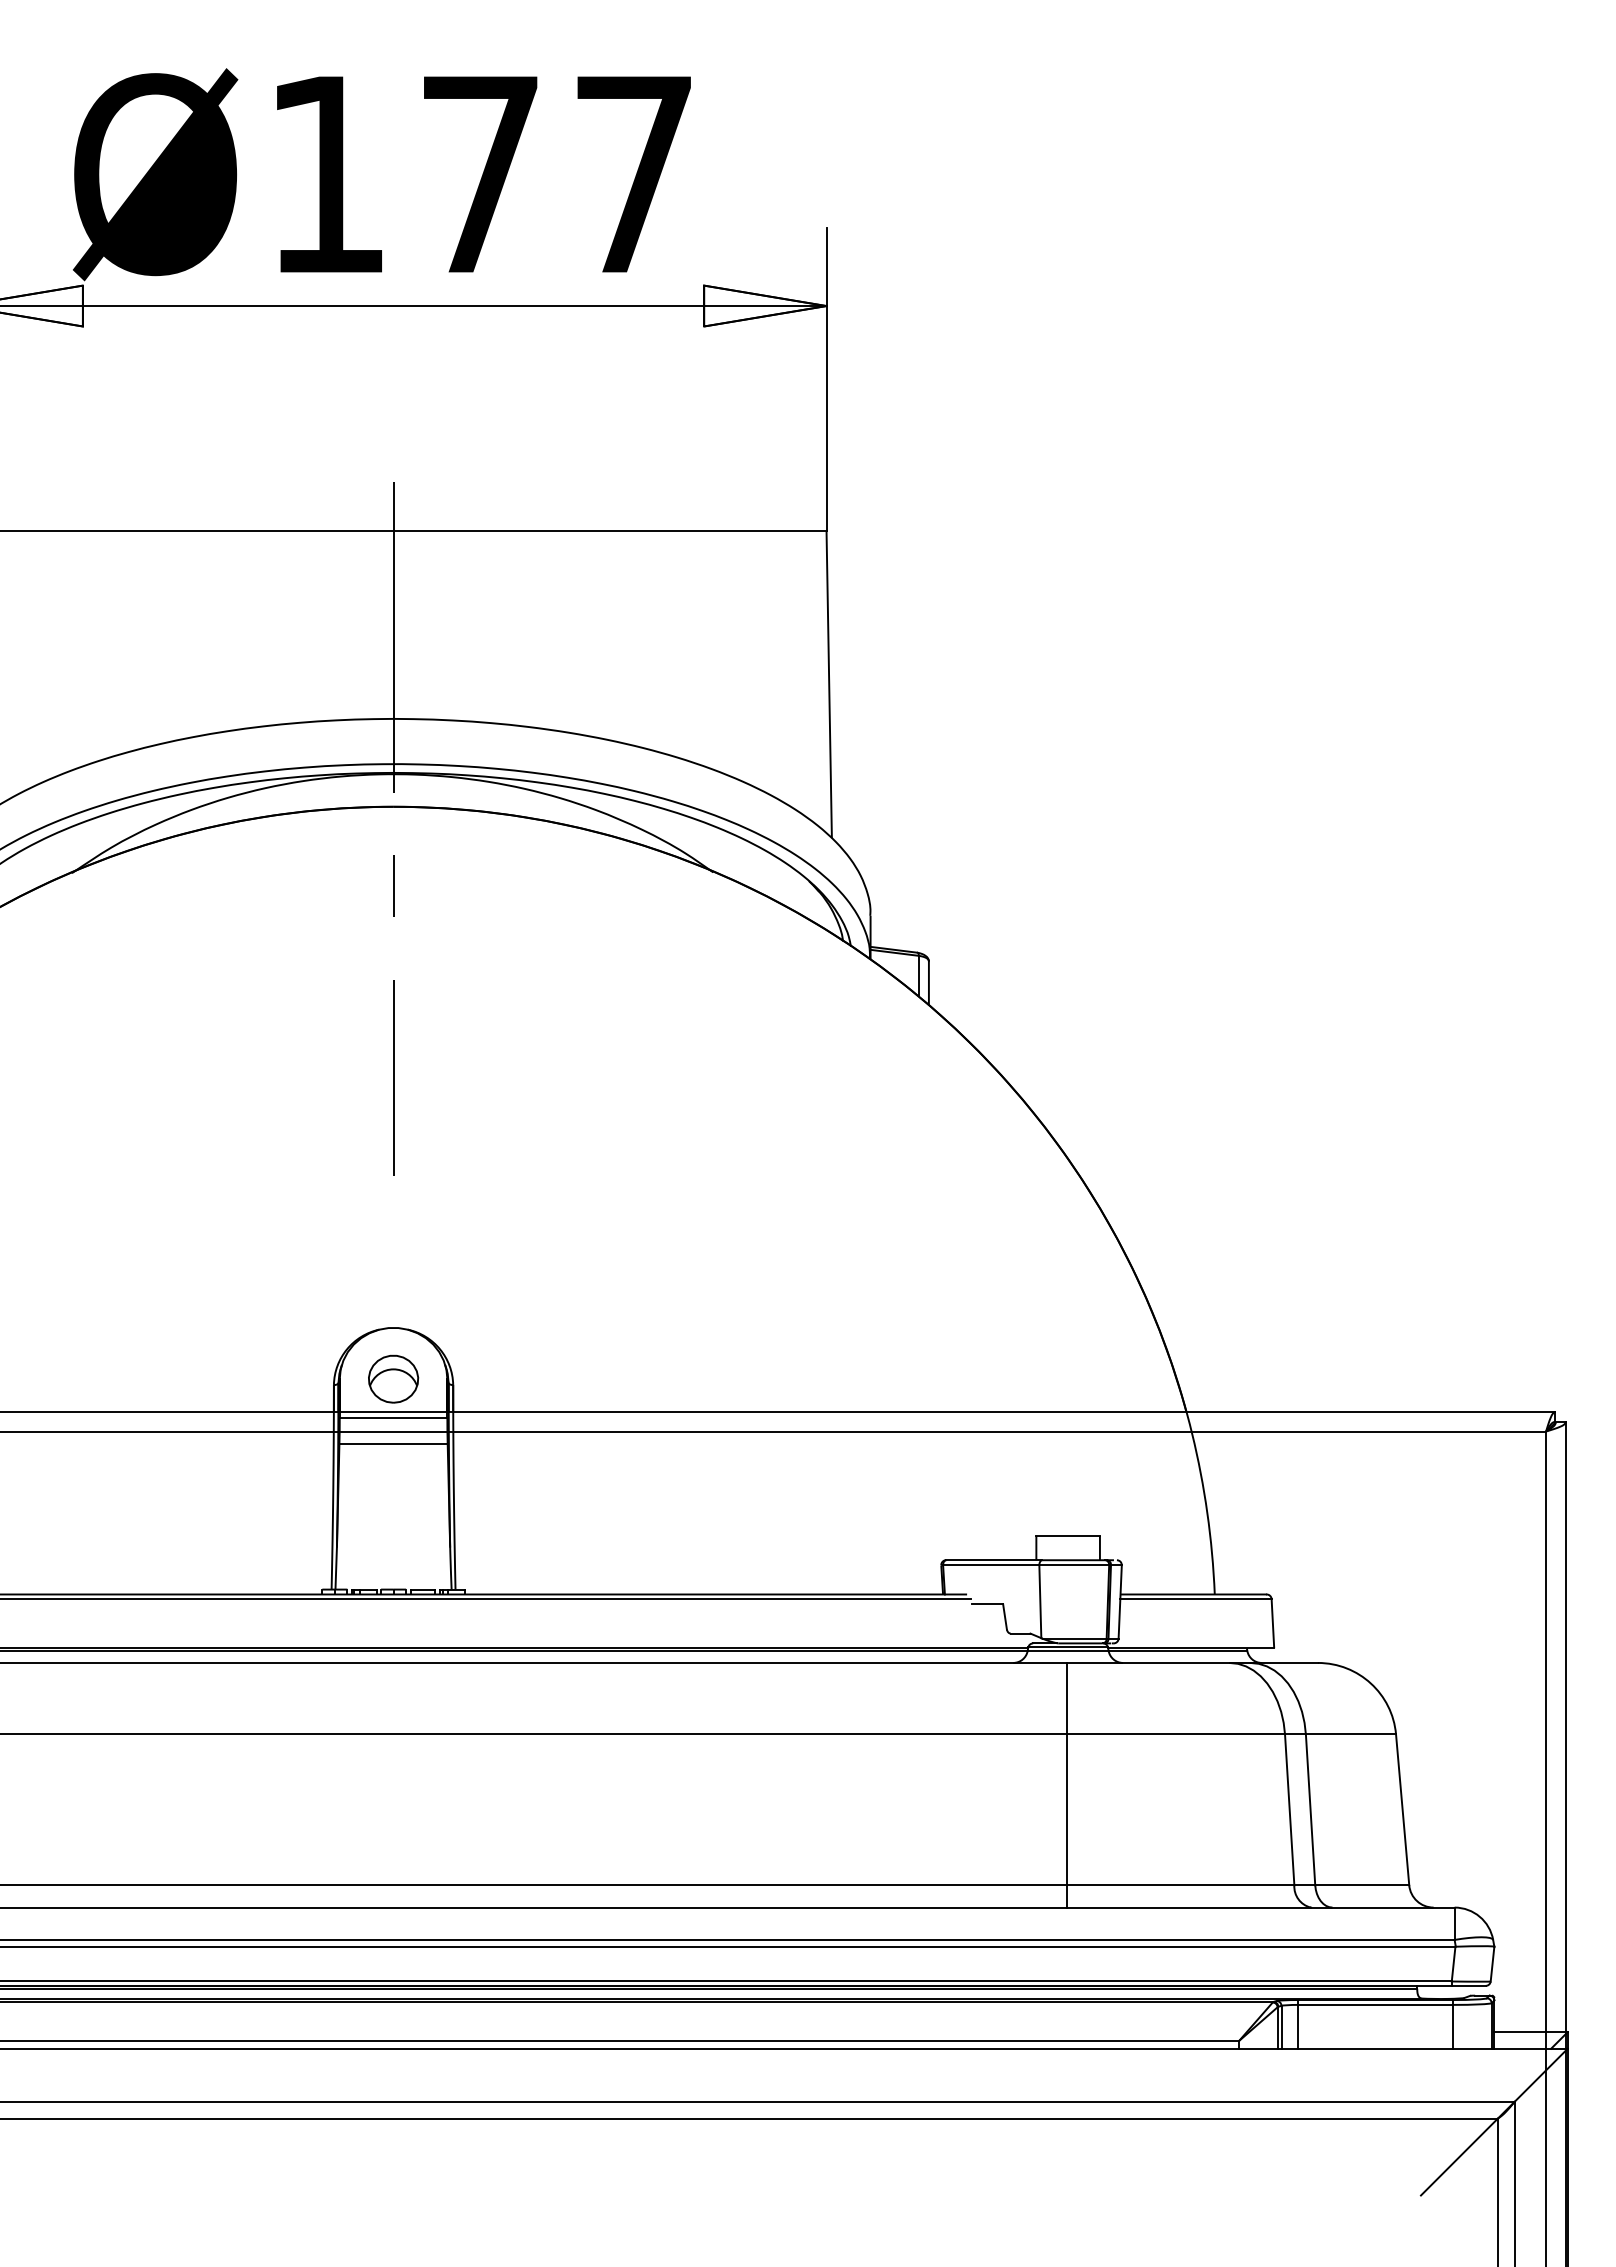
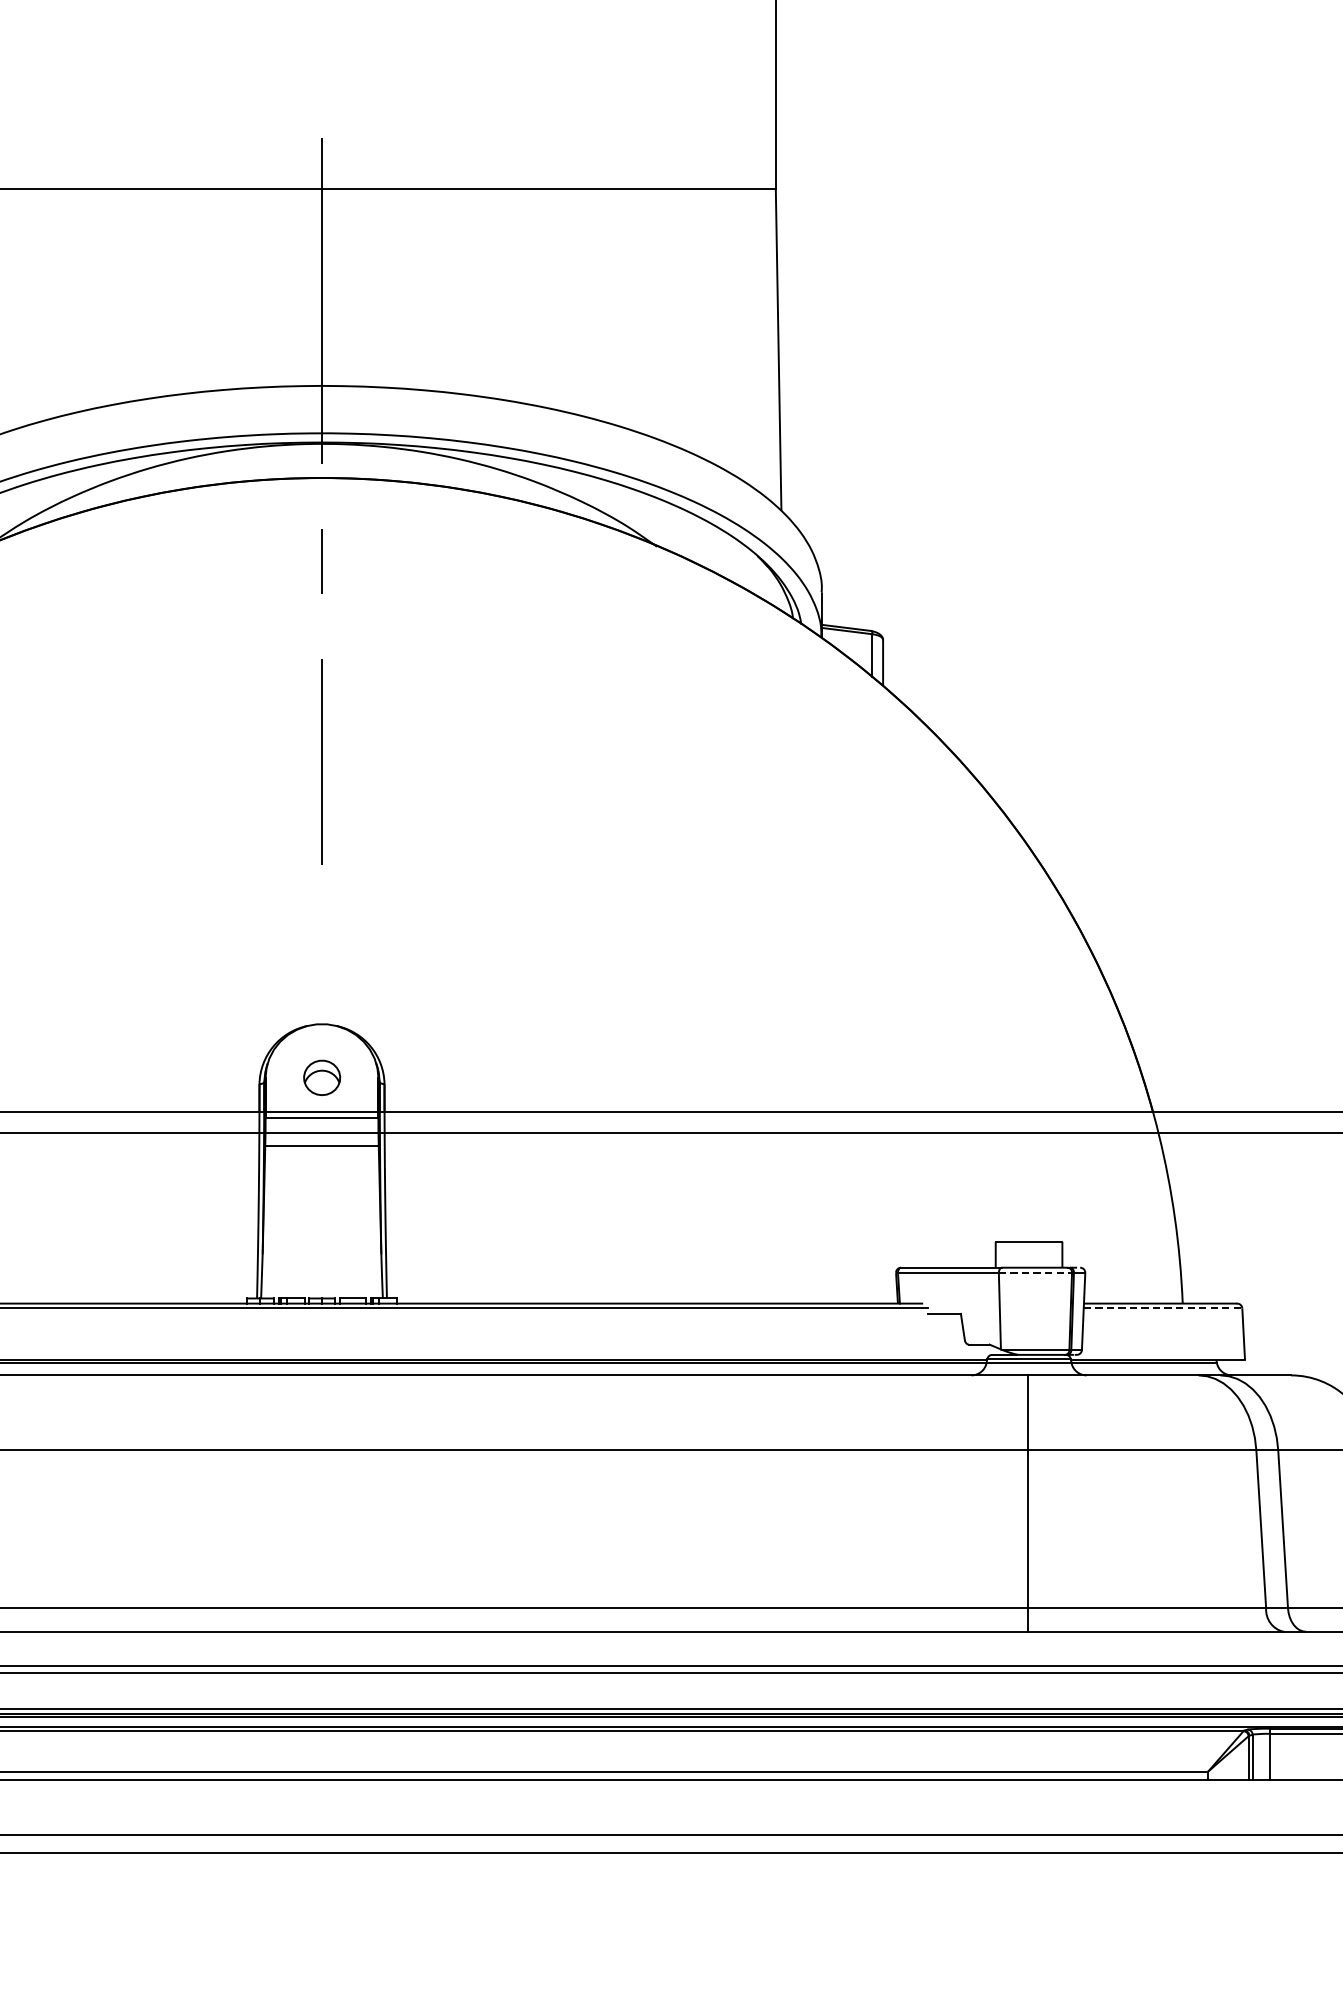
part: (393, 1378) -> (321, 1077), size x0.7
line: (1074, 1565) -> (1035, 1273), solid -> dashed
line: (1195, 1599) -> (1162, 1308), solid -> dashed

